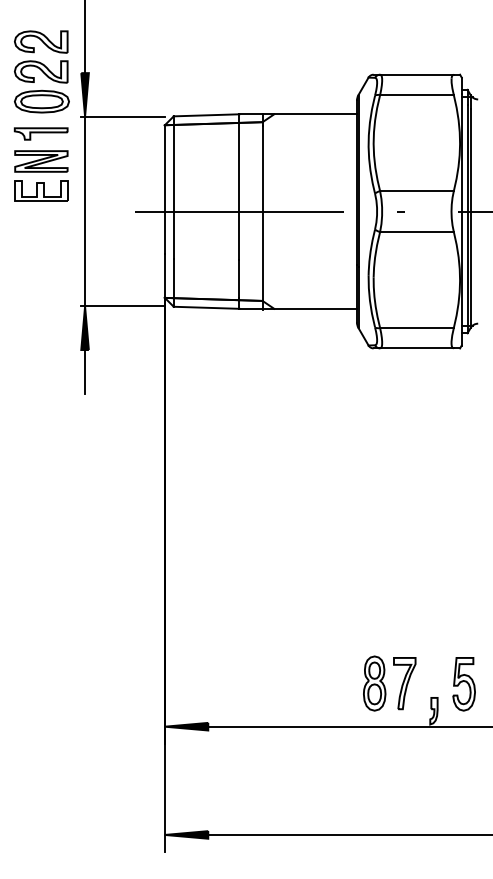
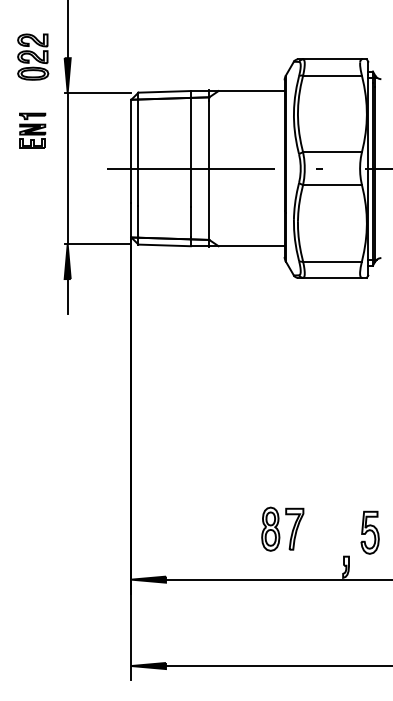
part: (40, 71) -> (32, 56), size x0.7
part: (40, 163) -> (32, 130), size x0.6
part: (389, 682) -> (282, 528), moved
part: (463, 683) -> (369, 532), moved

